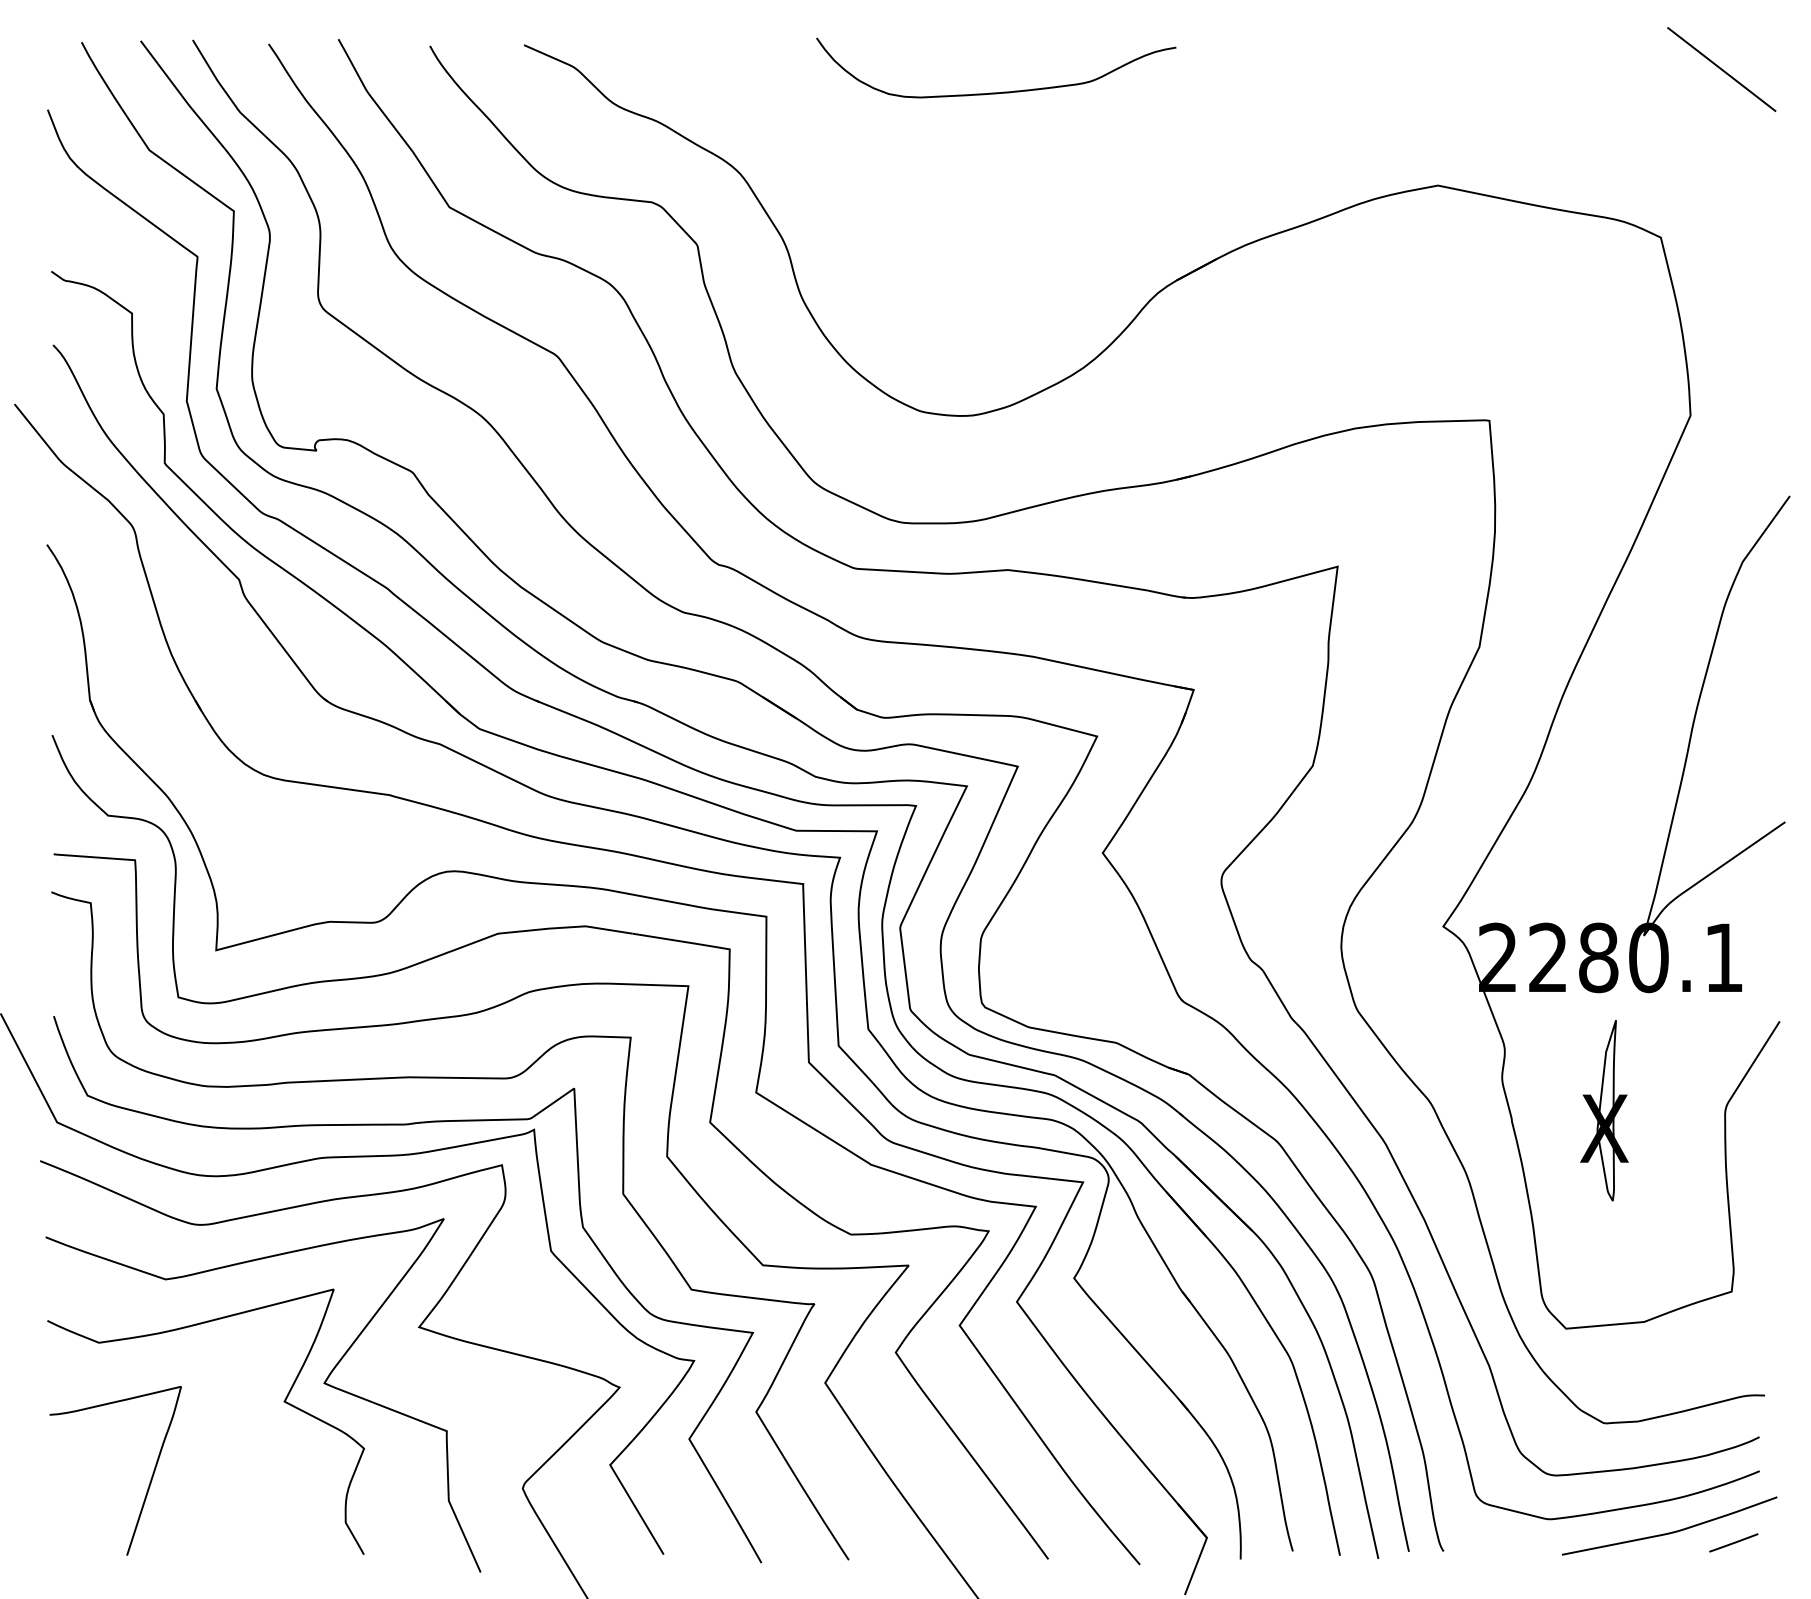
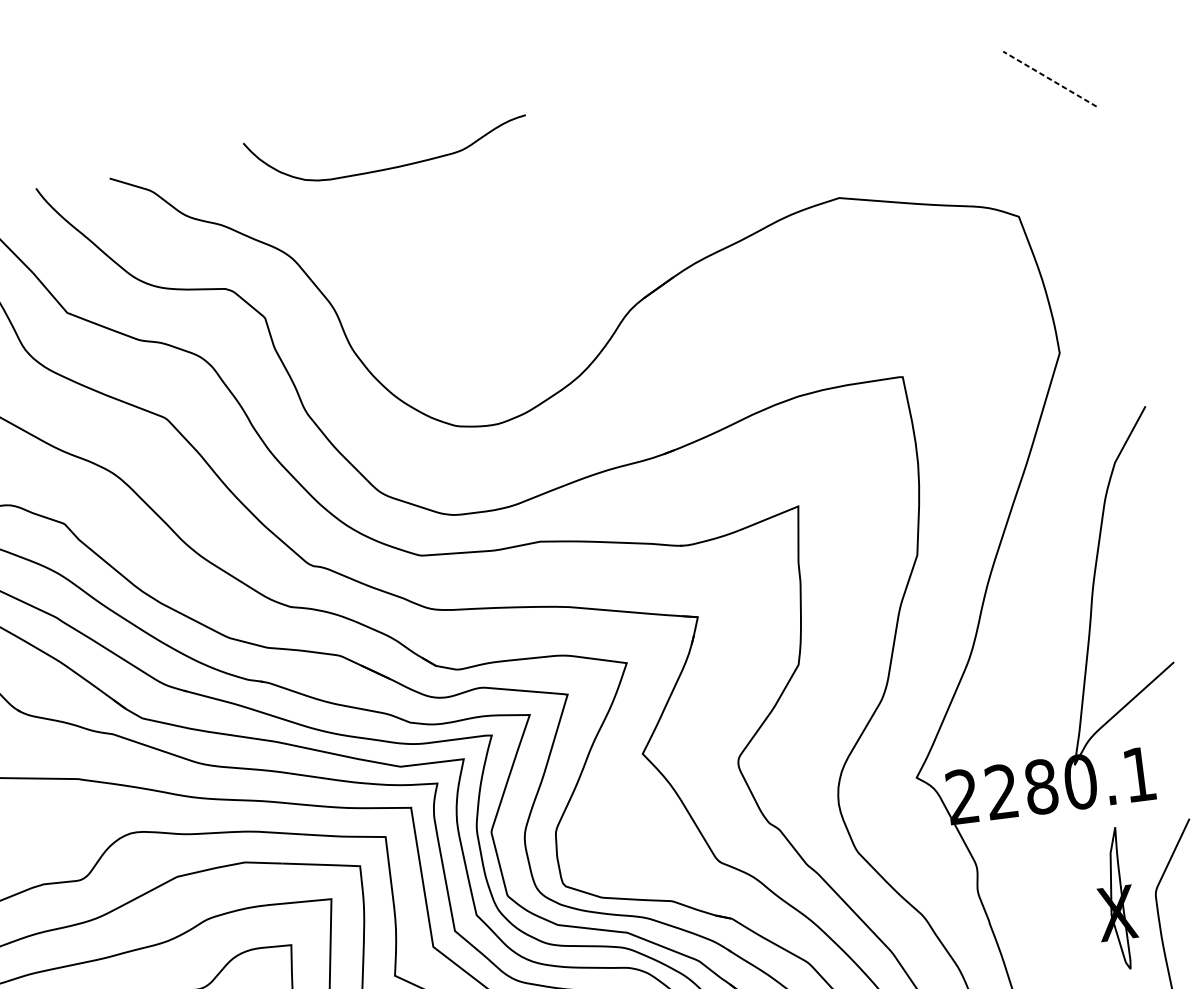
line: (1721, 69) -> (1049, 79), solid -> dashed
curve: (1003, 91) -> (394, 166), moved
part: (1604, 1110) -> (1115, 899), moved

